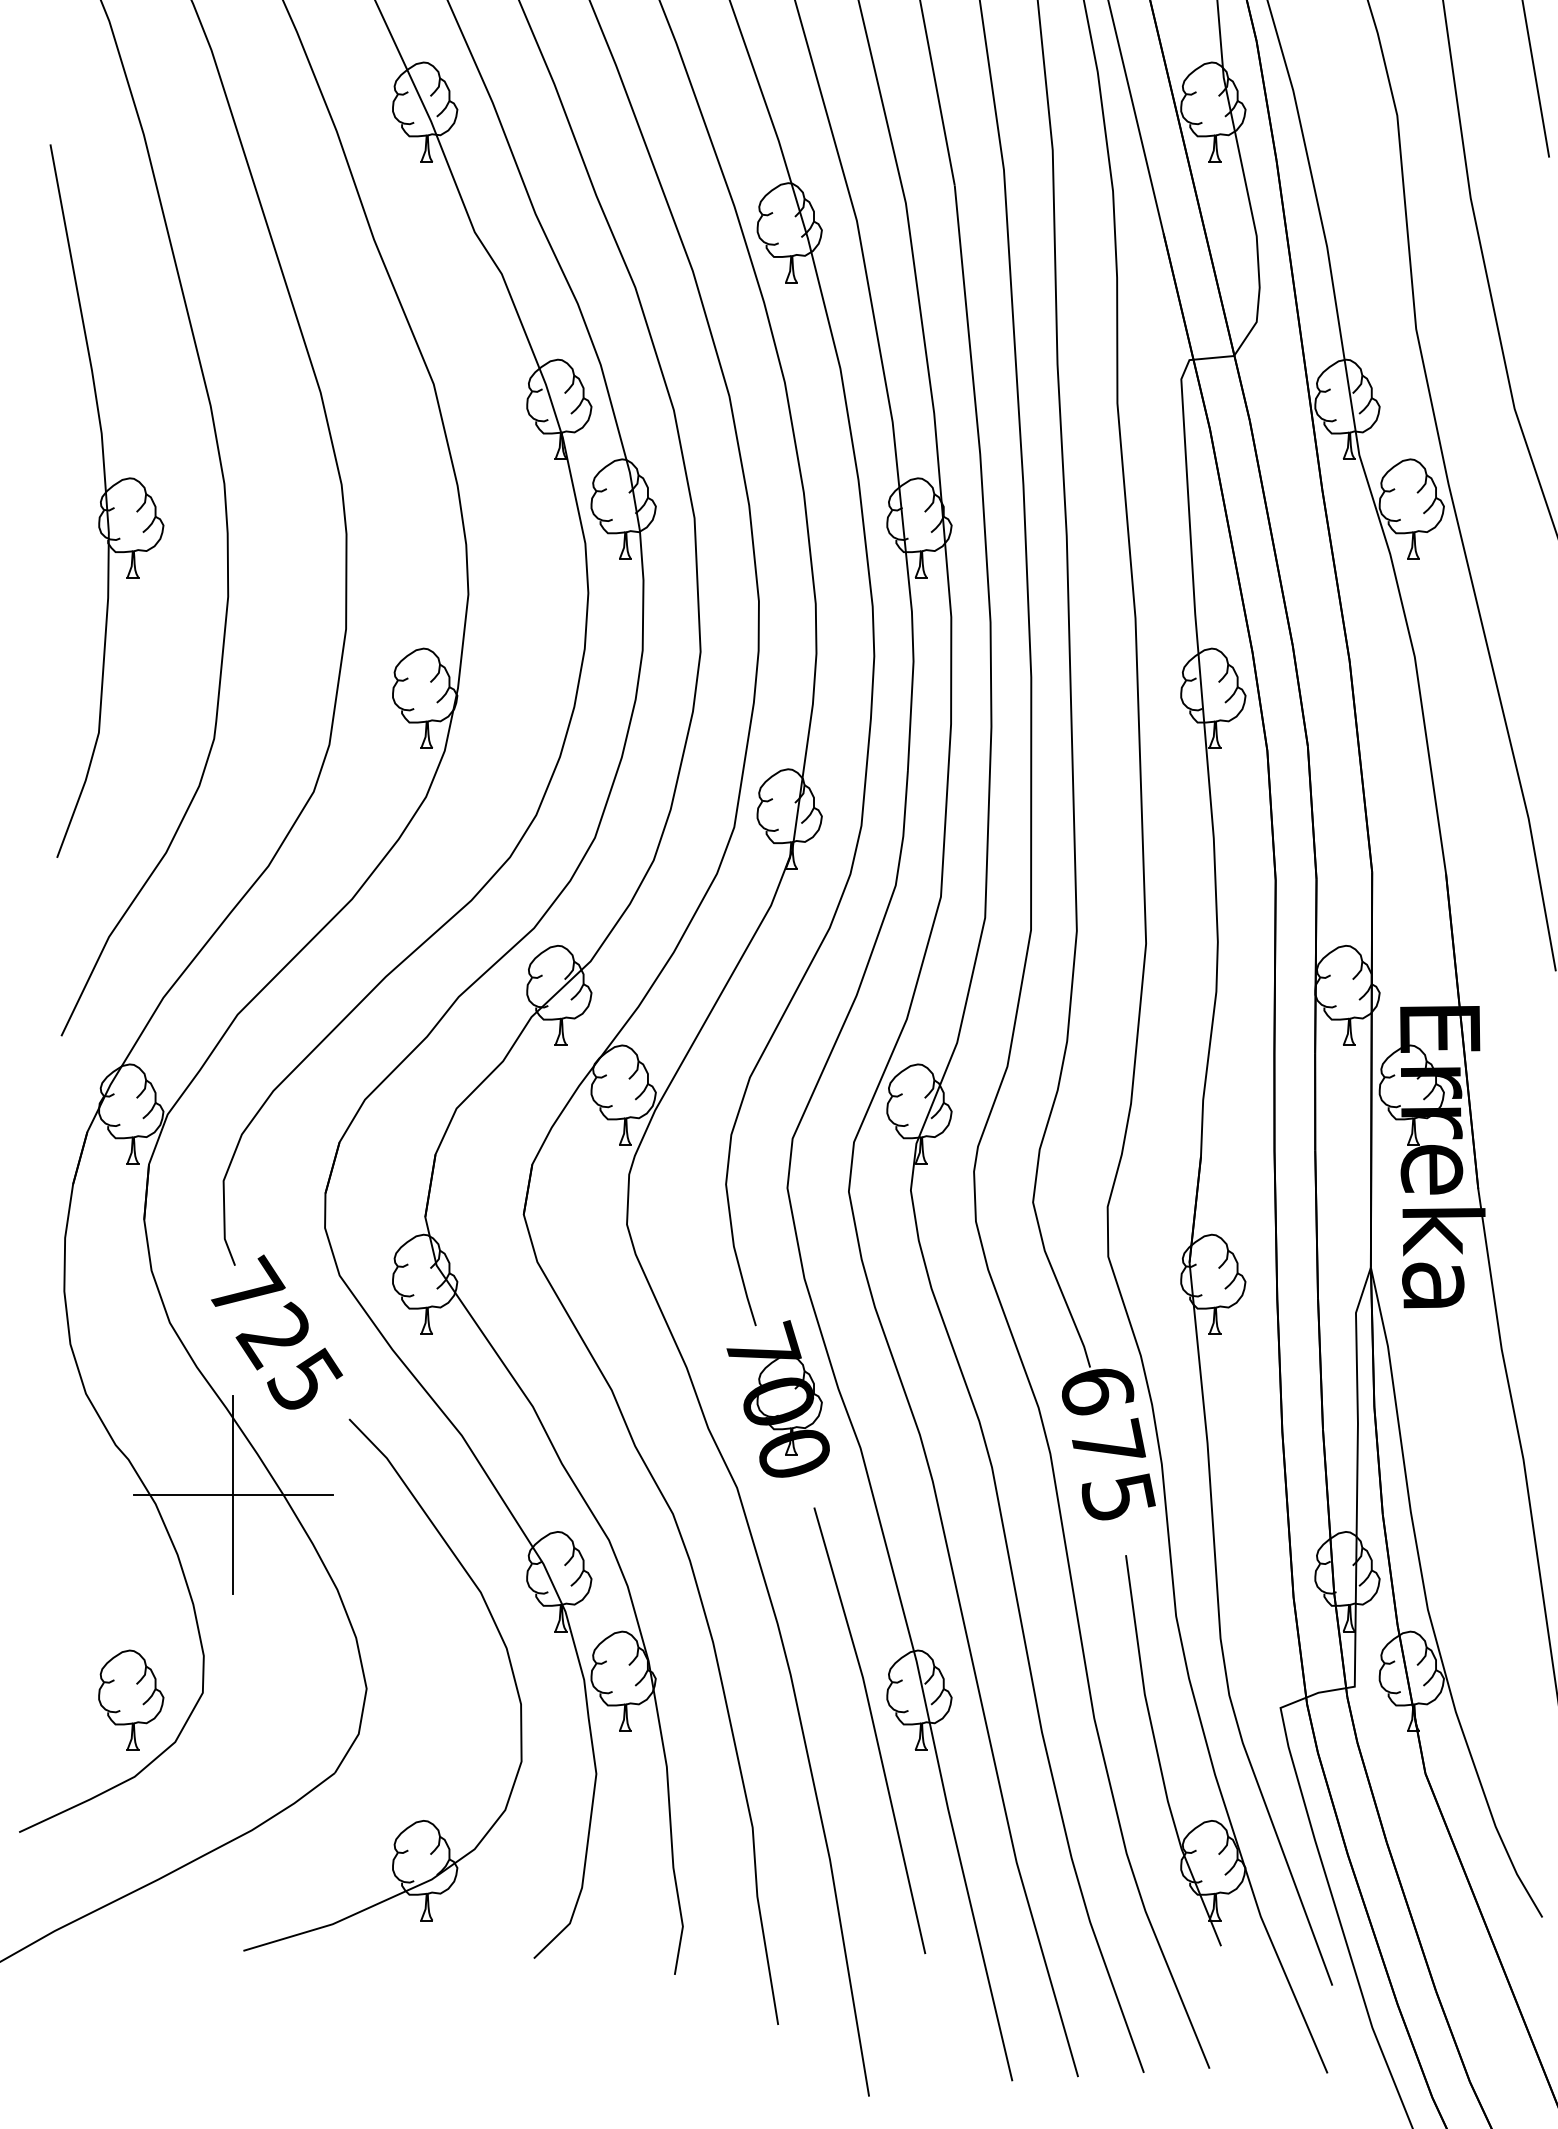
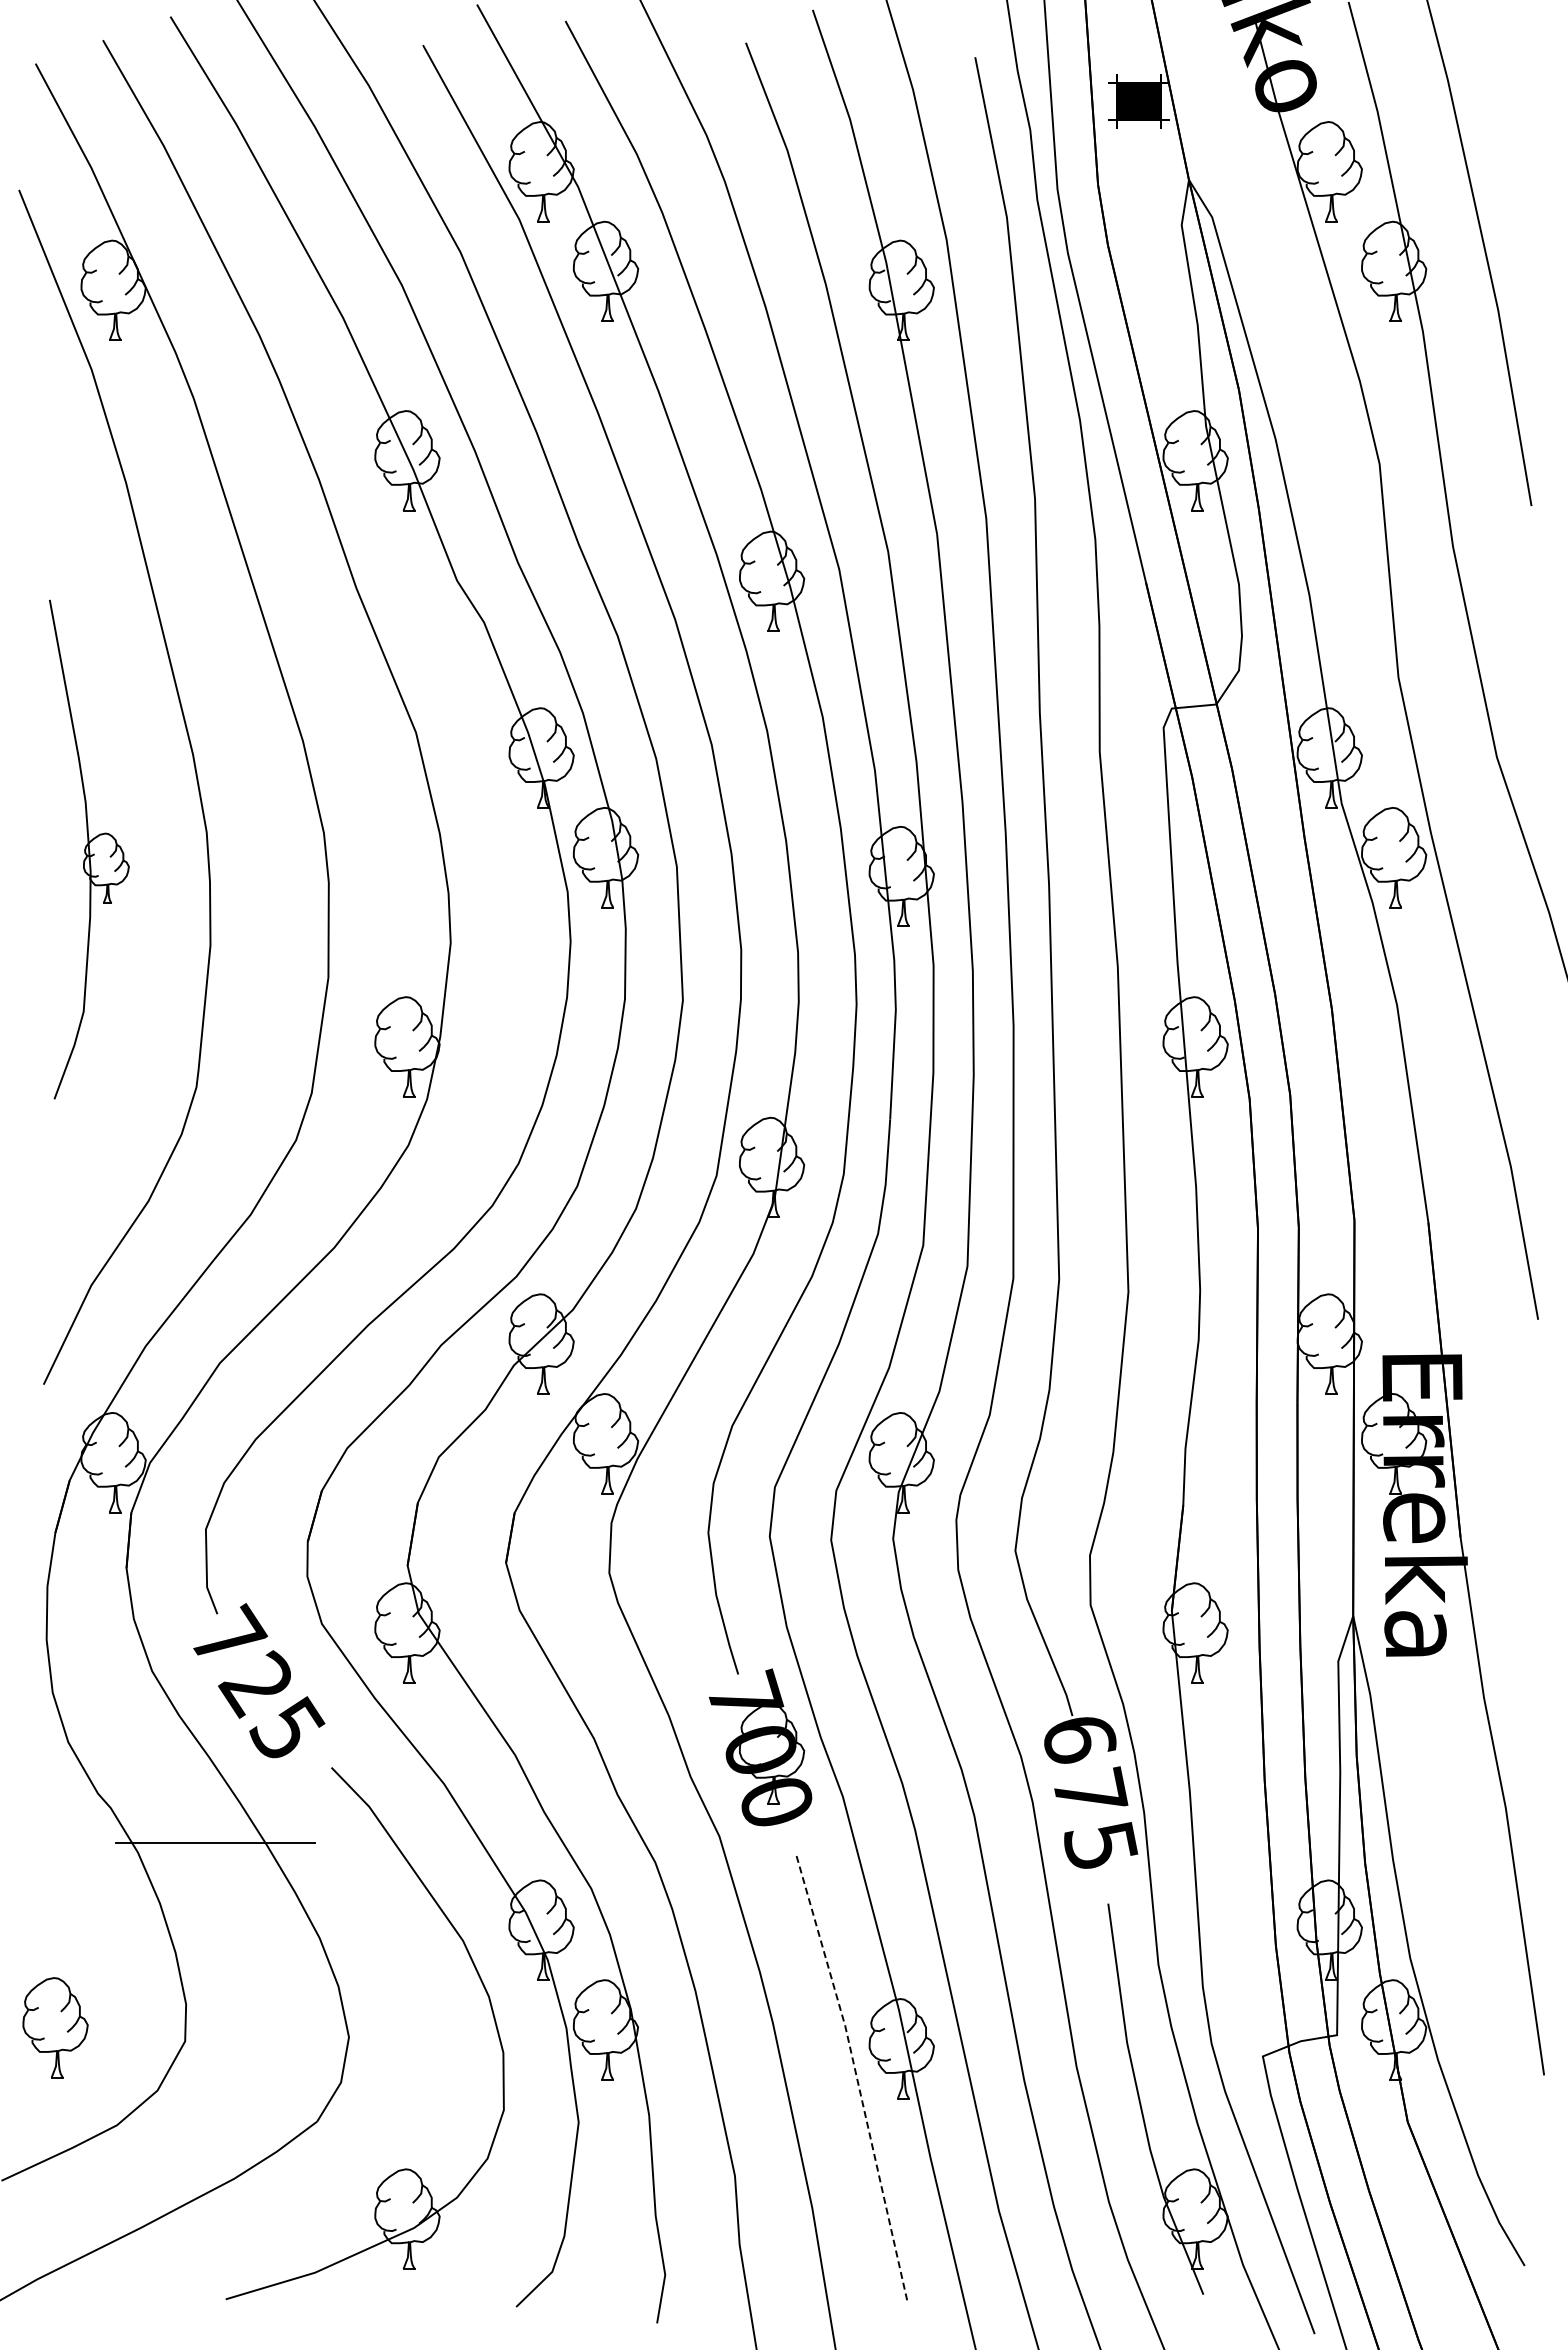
part: (107, 501) -> (89, 849), size x0.7
line: (233, 1495) -> (215, 1843), removed
part: (131, 1700) -> (55, 2027), moved
line: (874, 1729) -> (856, 2077), solid -> dashed

